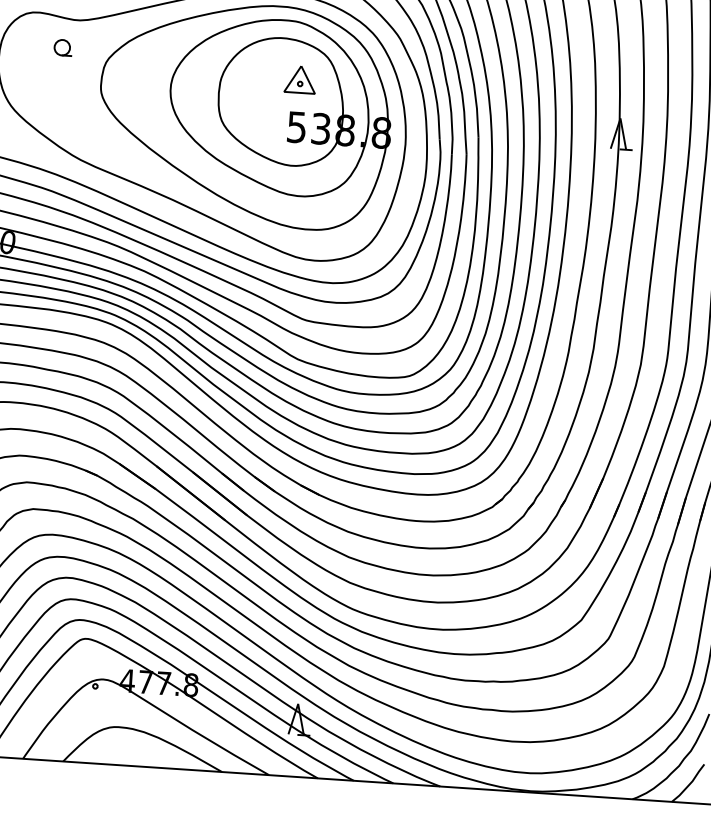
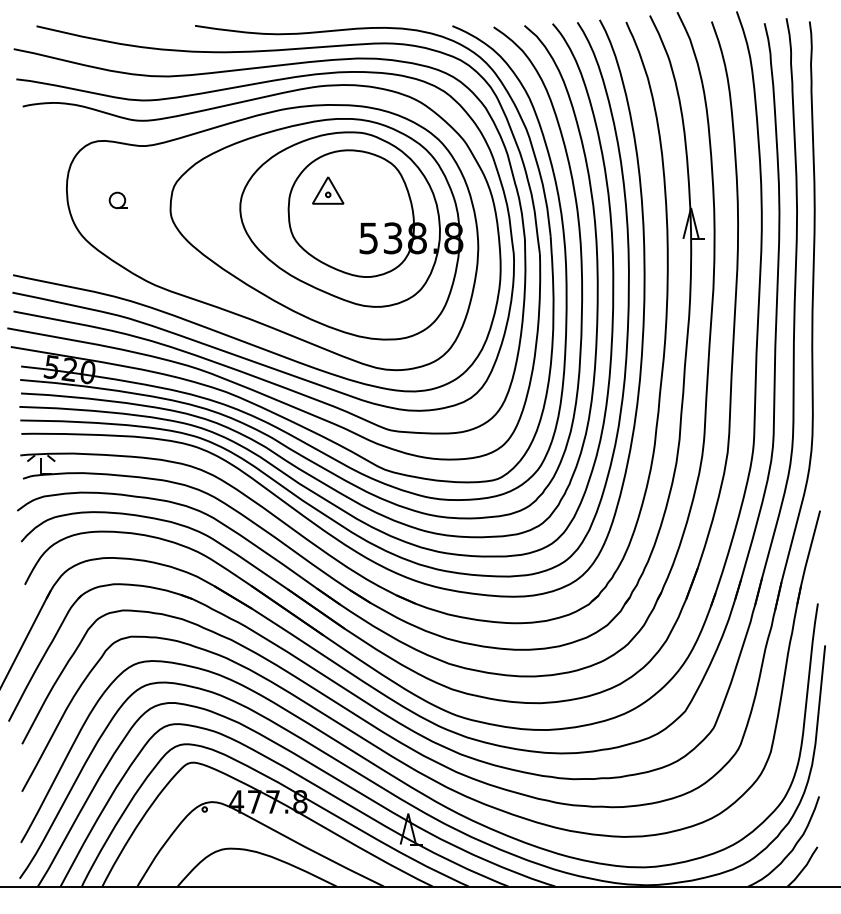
part: (62, 47) -> (117, 200), moved
part: (300, 79) -> (328, 190), moved

